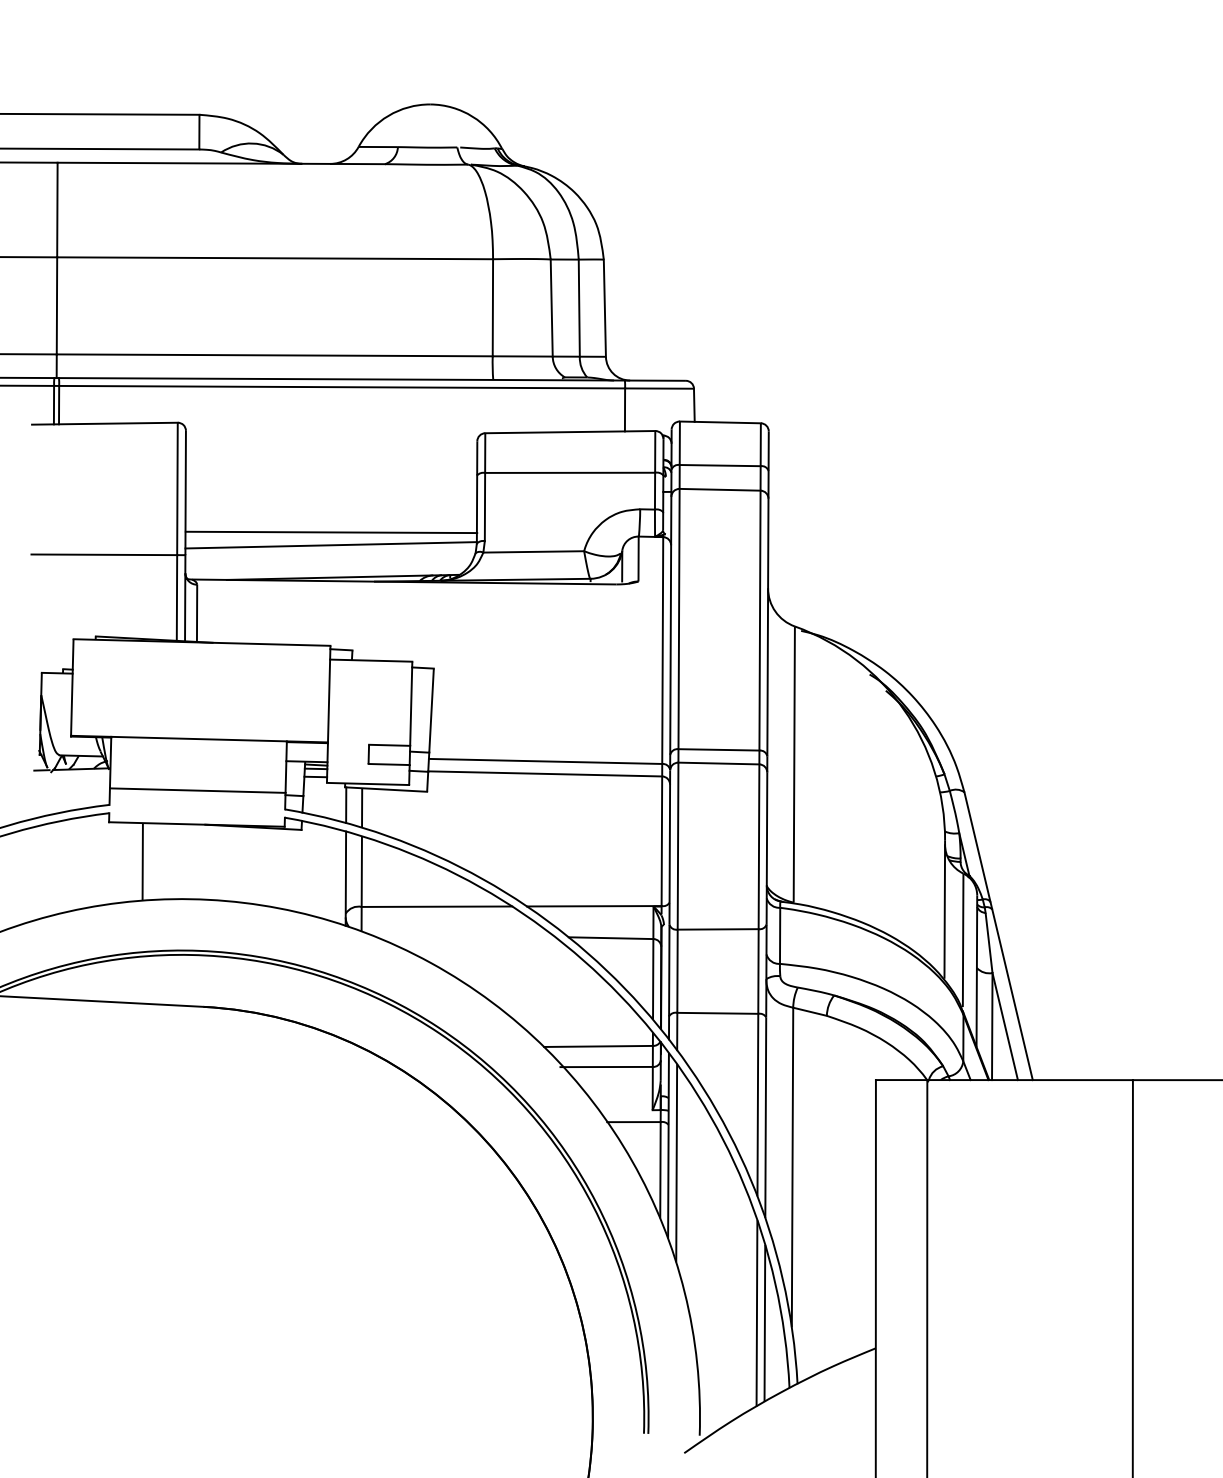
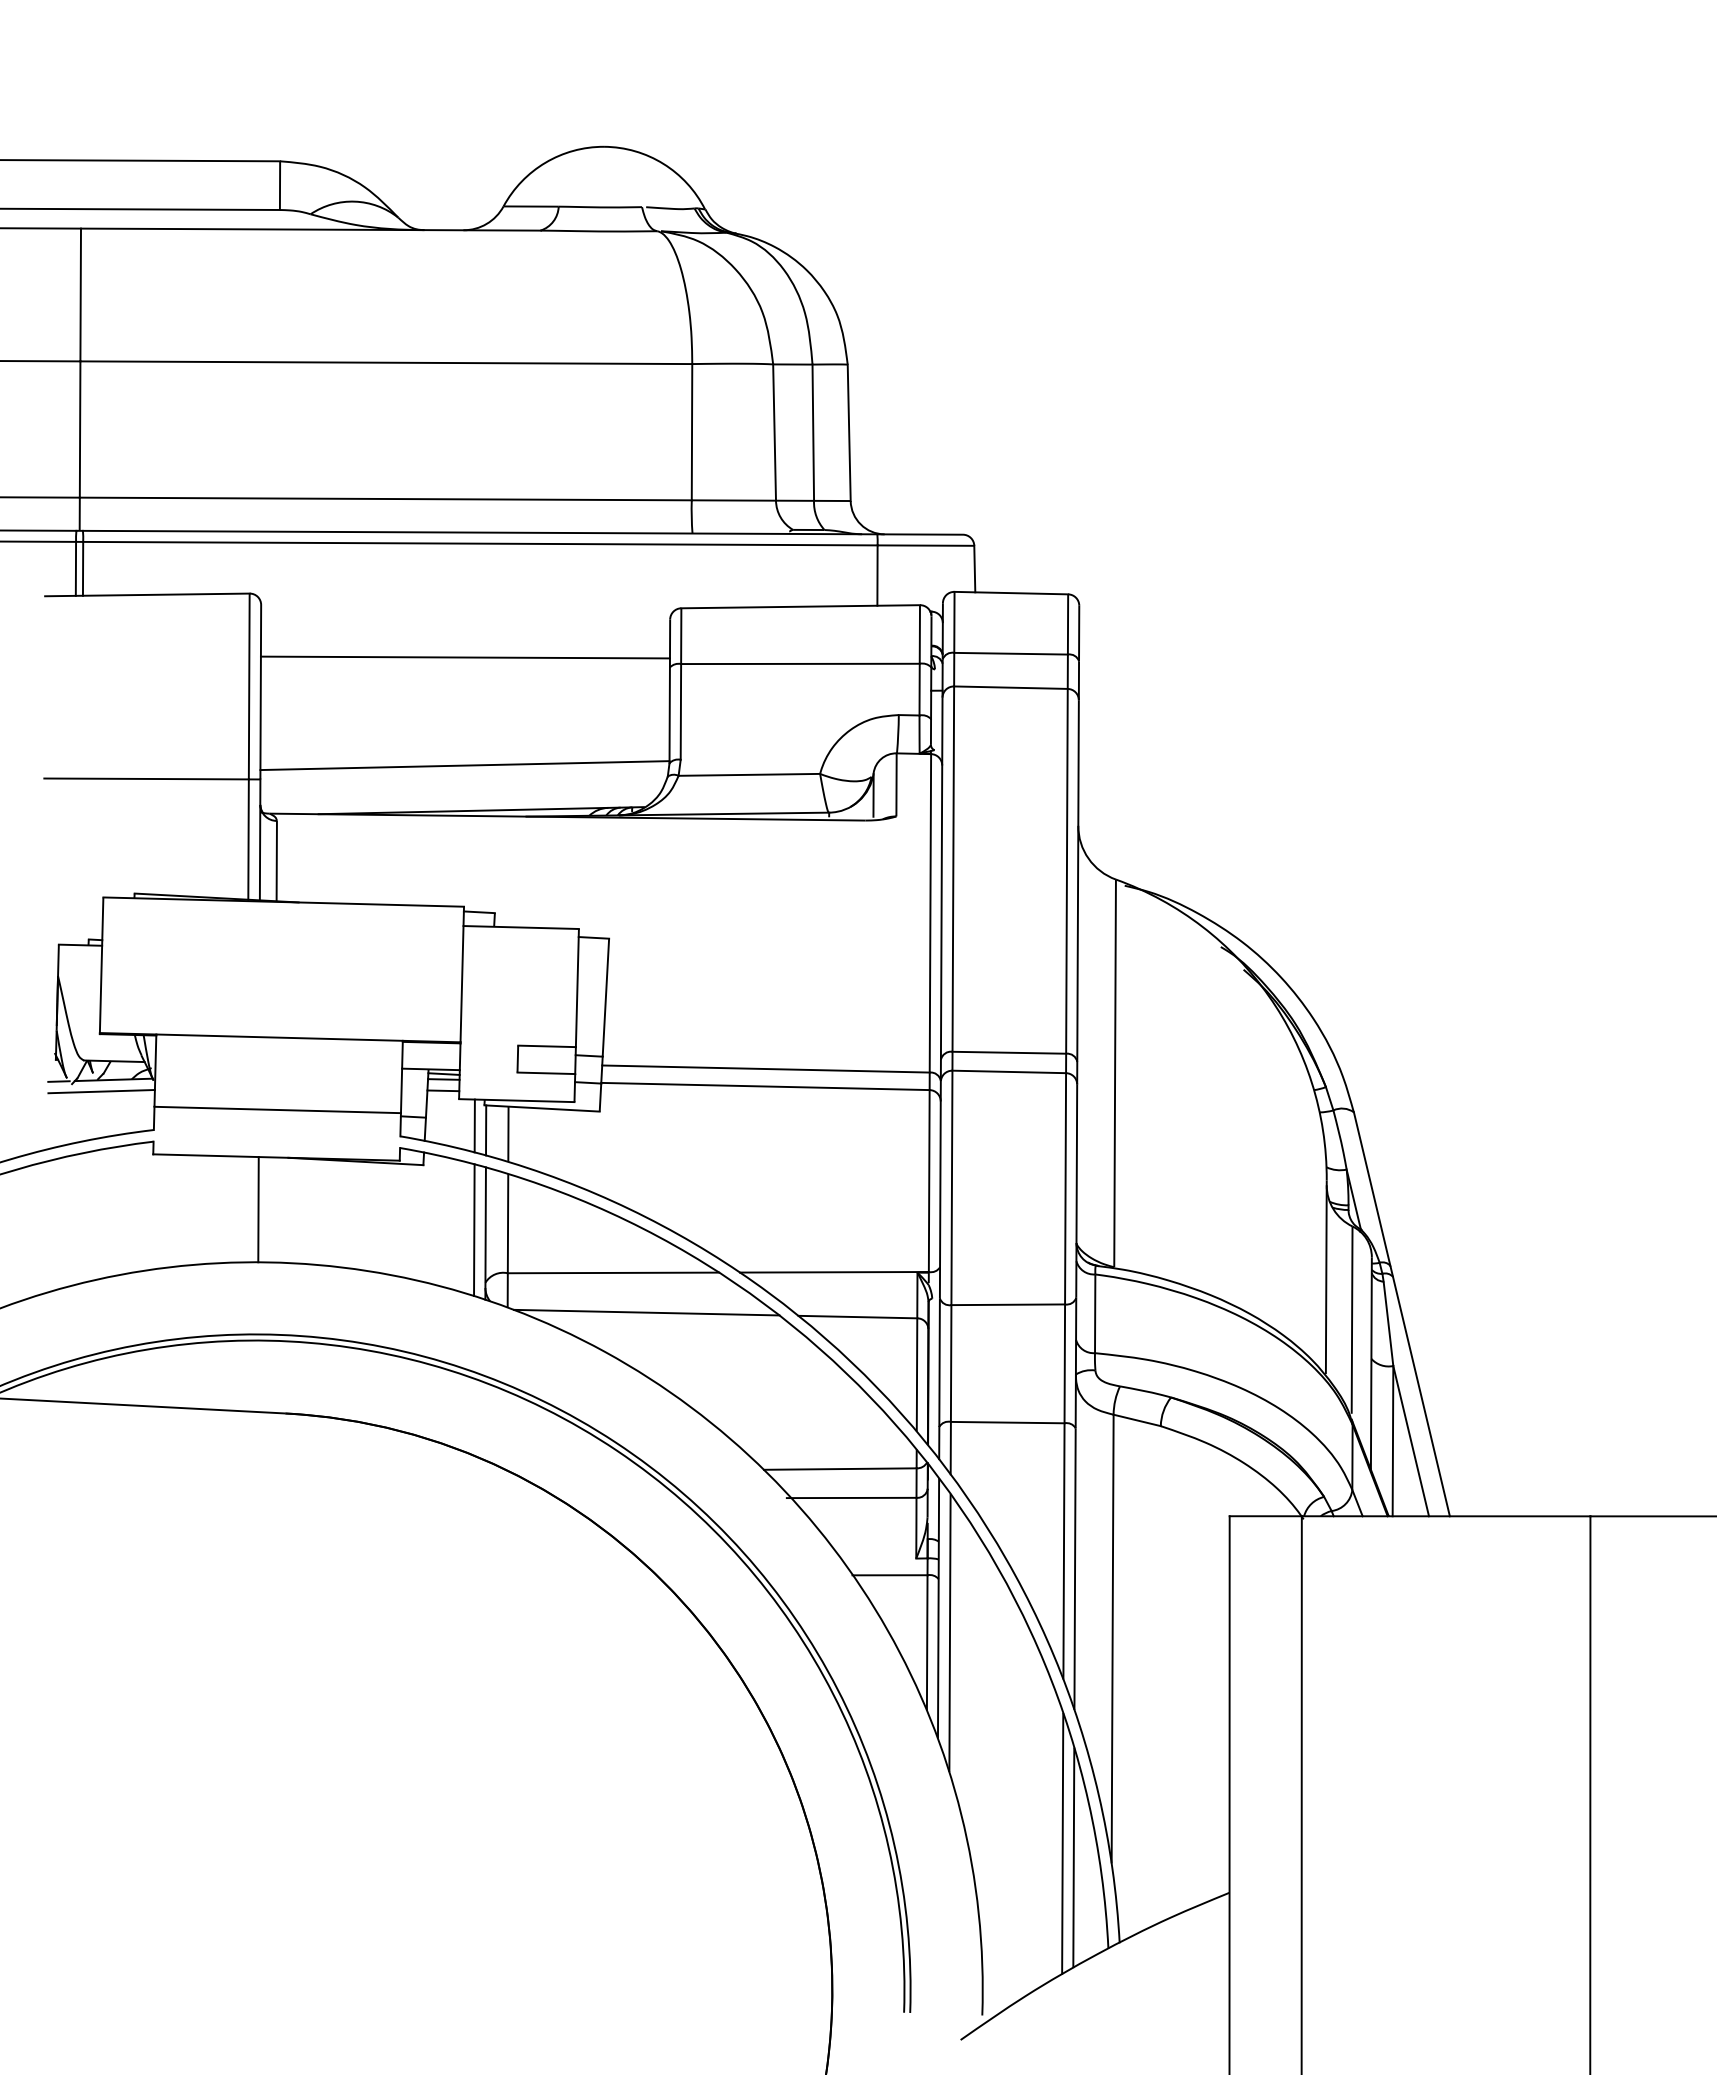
line: (330, 532) -> (464, 657), moved
line: (72, 777) -> (101, 1091), added
line: (337, 801) -> (474, 1125), added
line: (142, 861) -> (258, 1209), moved
line: (337, 875) -> (474, 1229), added
line: (460, 934) -> (646, 1312), added

